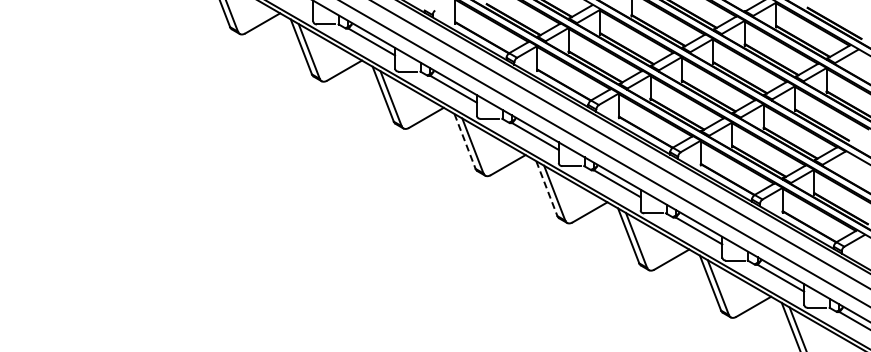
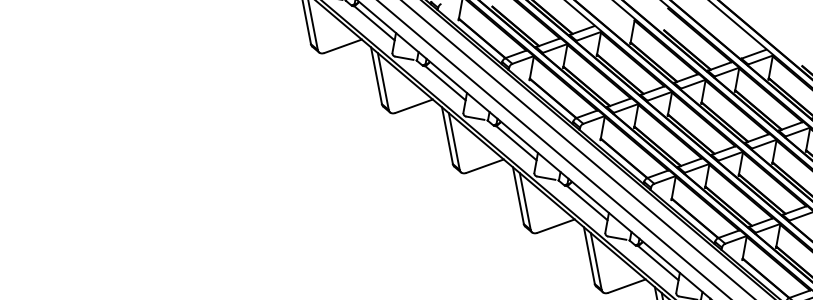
line: (465, 141) -> (447, 135), dashed -> solid
line: (547, 189) -> (518, 196), dashed -> solid

